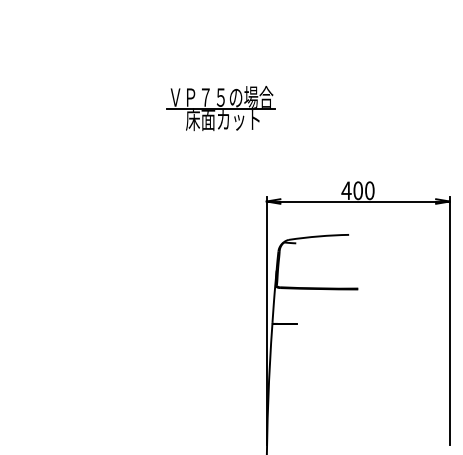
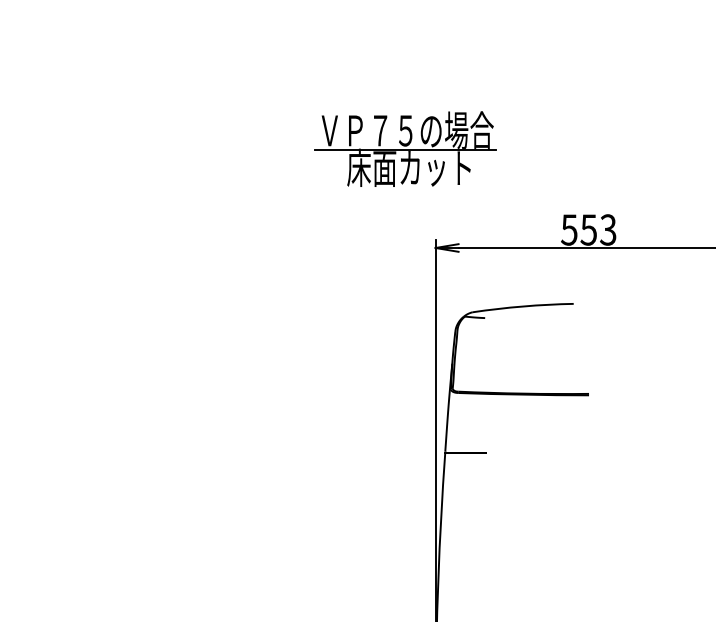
part: (220, 108) -> (405, 149), moved
text: (357, 190) -> (587, 229), 400 -> 553

